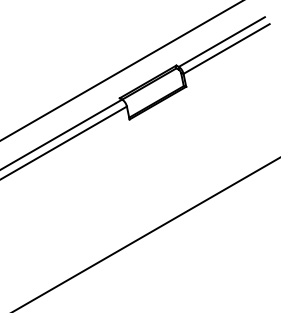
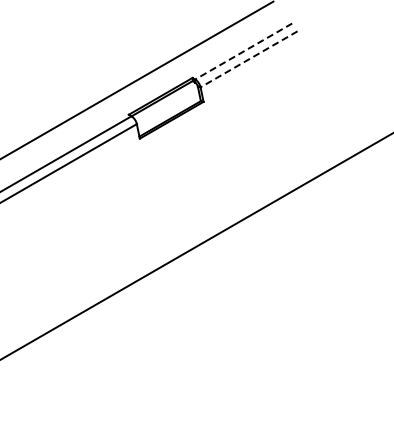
line: (221, 42) -> (243, 51), solid -> dashed
line: (227, 49) -> (249, 59), solid -> dashed

